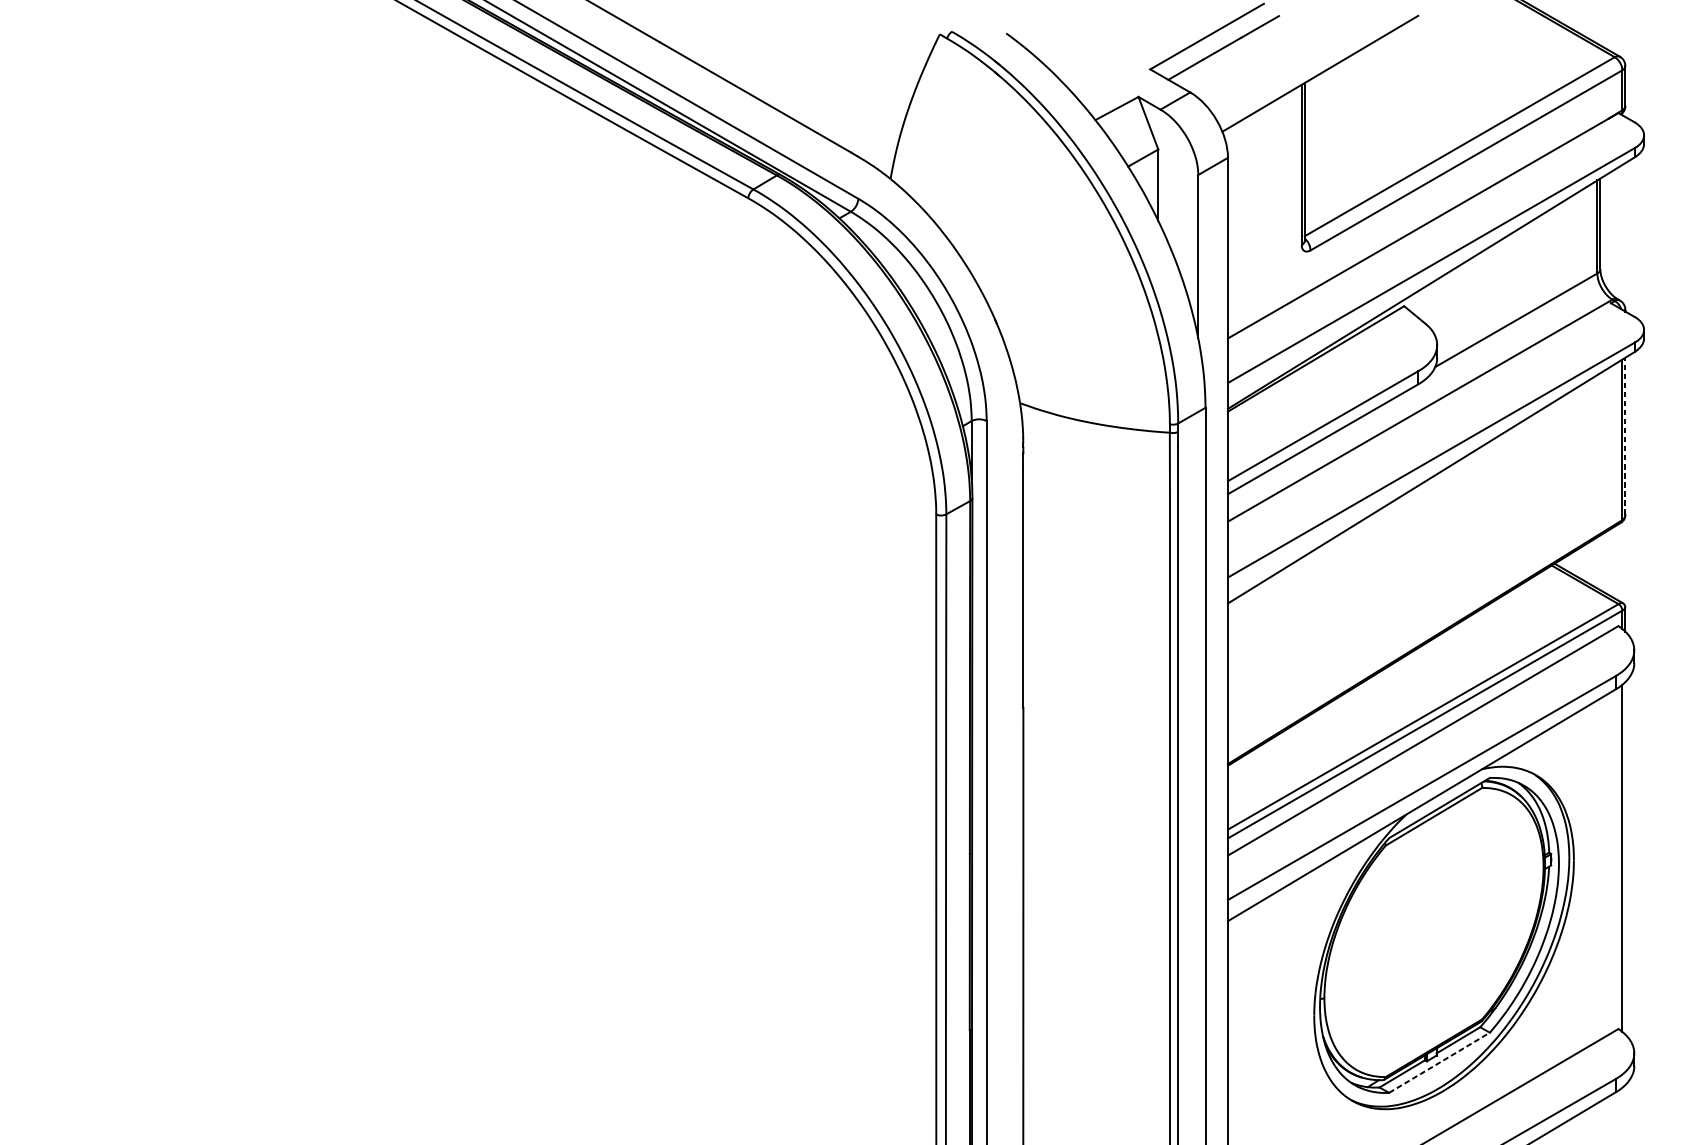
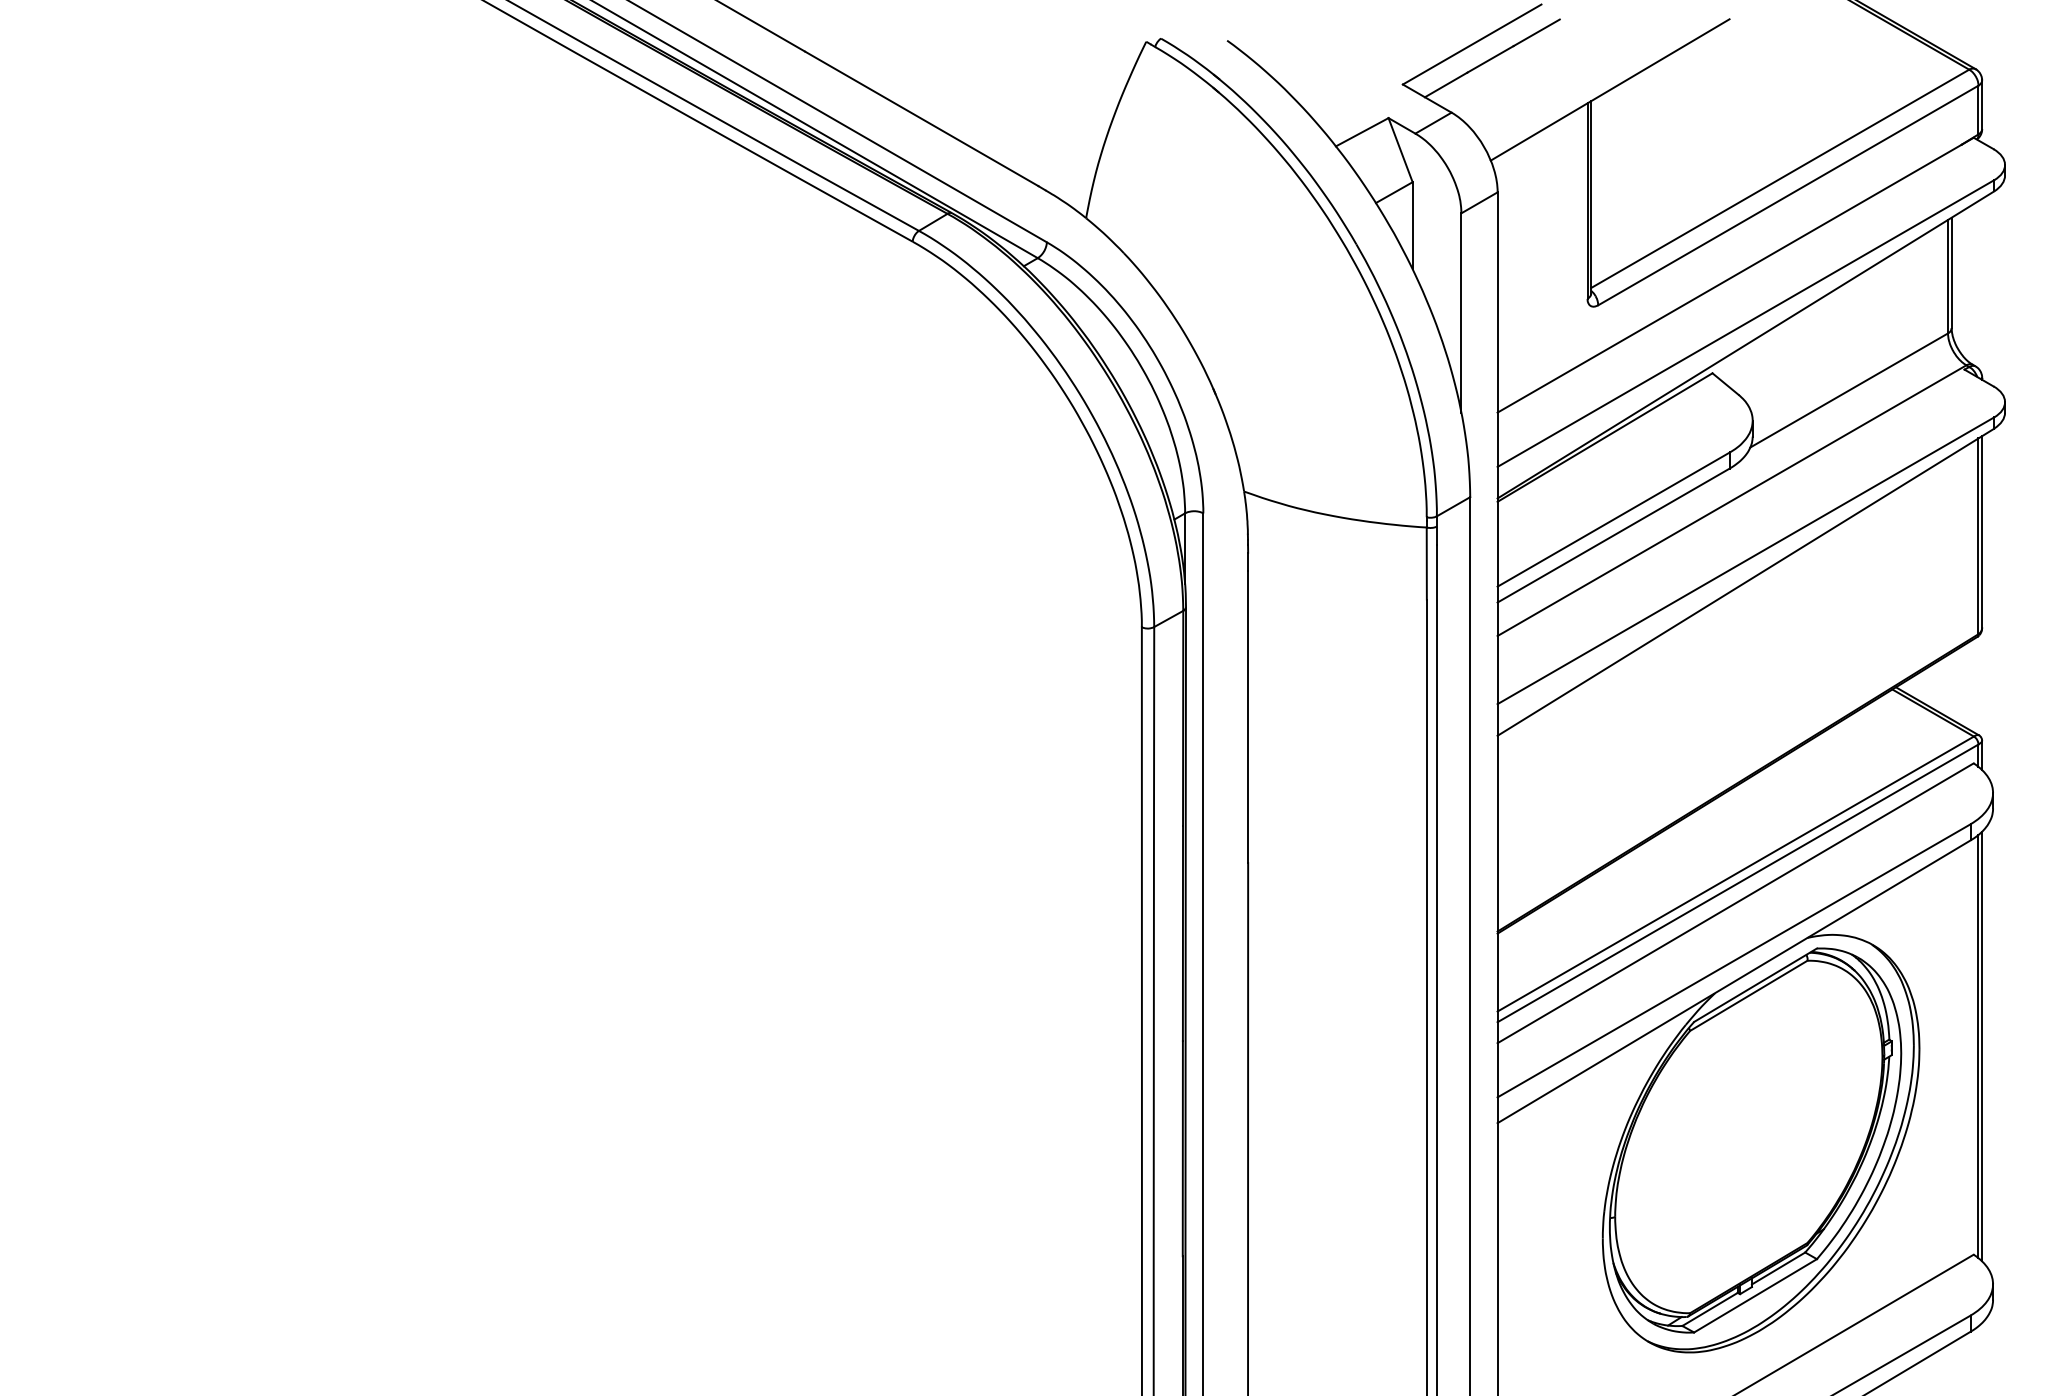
line: (1625, 435) -> (1982, 531), dashed -> solid
line: (1625, 858) -> (1982, 1046), added
line: (1439, 1062) -> (1755, 1295), dashed -> solid

